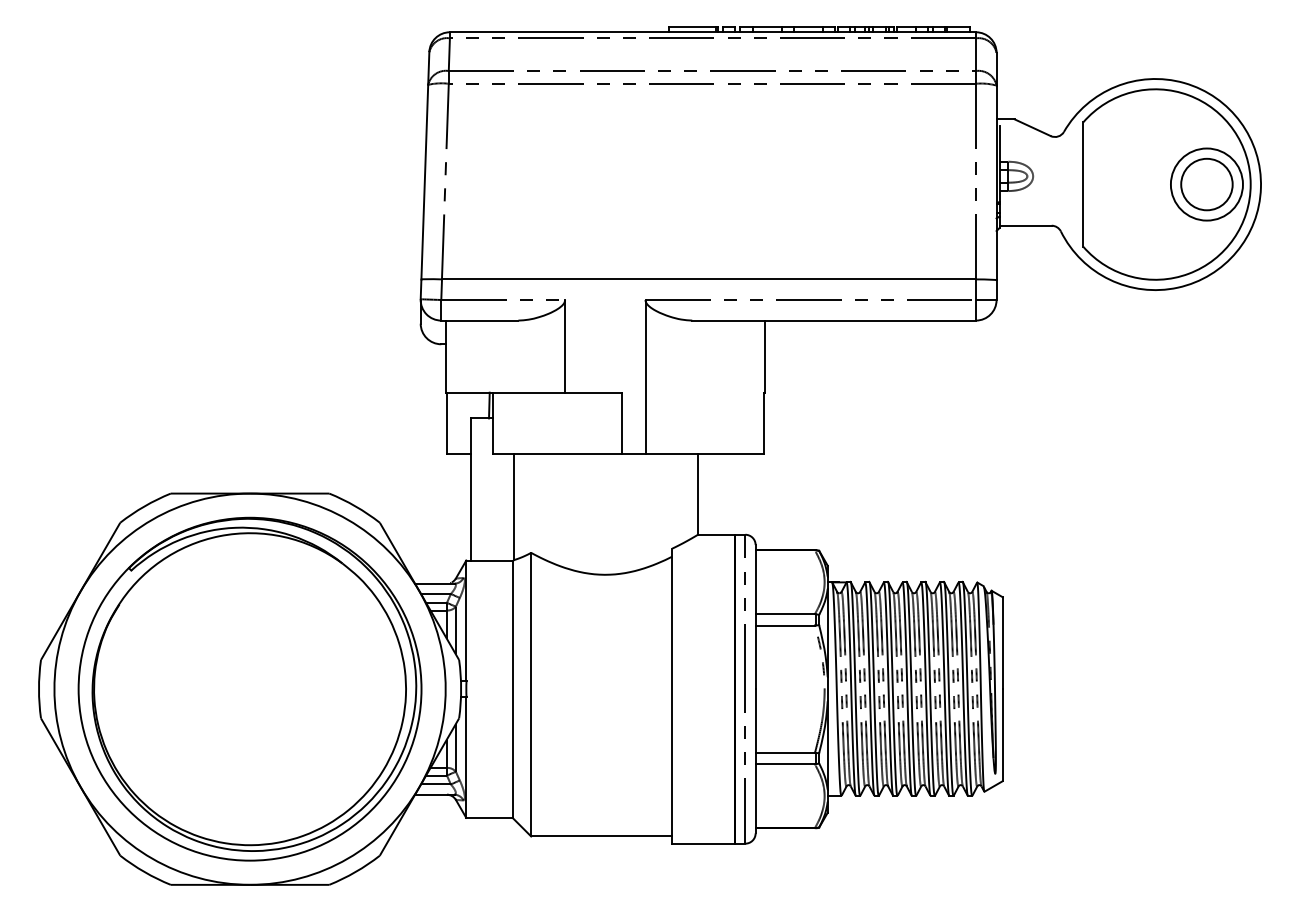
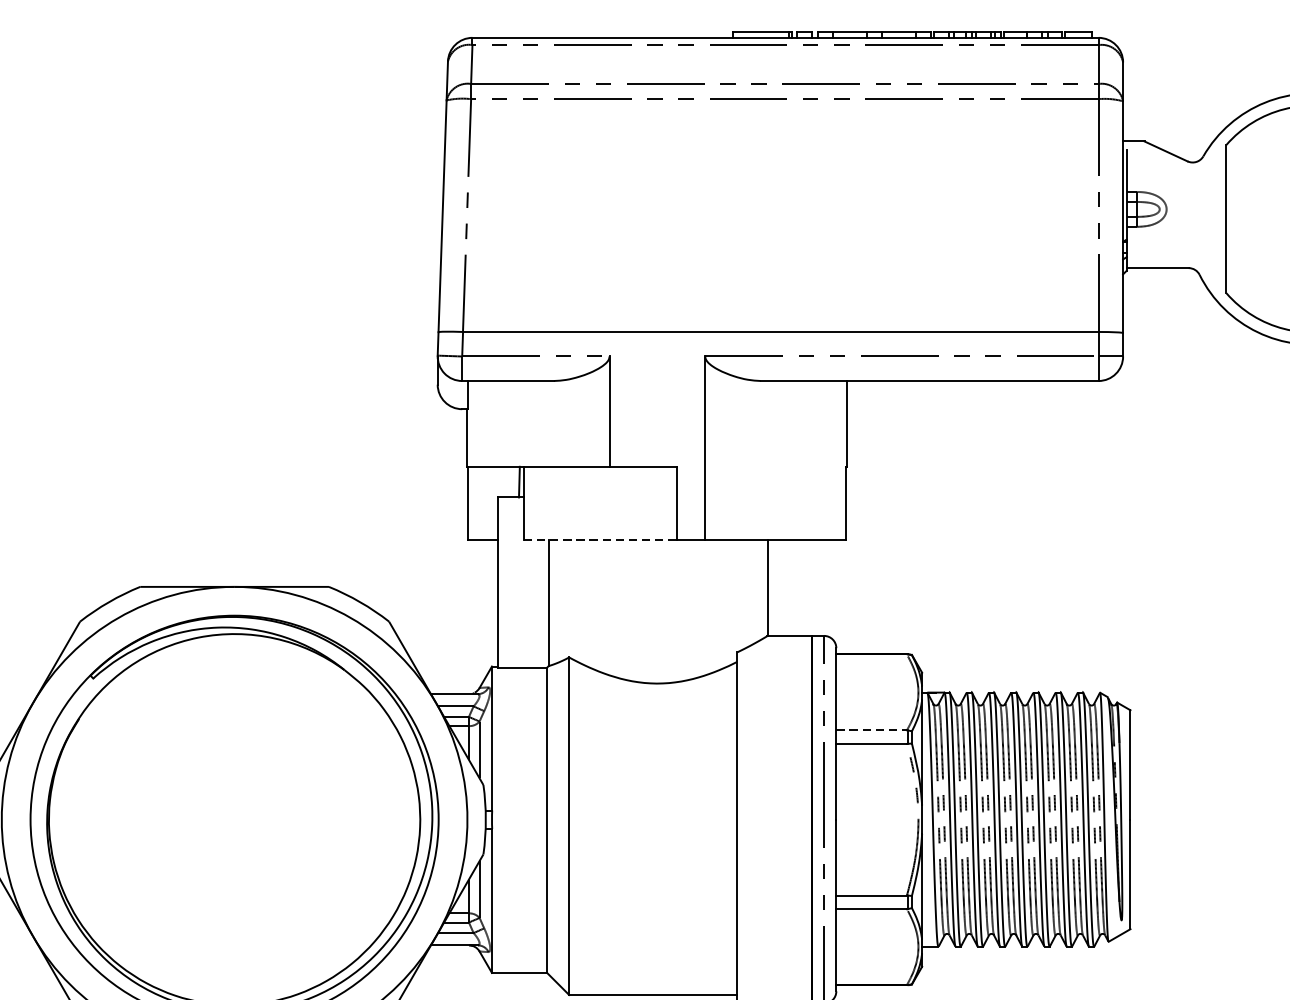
line: (557, 454) -> (600, 540), solid -> dashed
line: (785, 614) -> (871, 730), solid -> dashed

